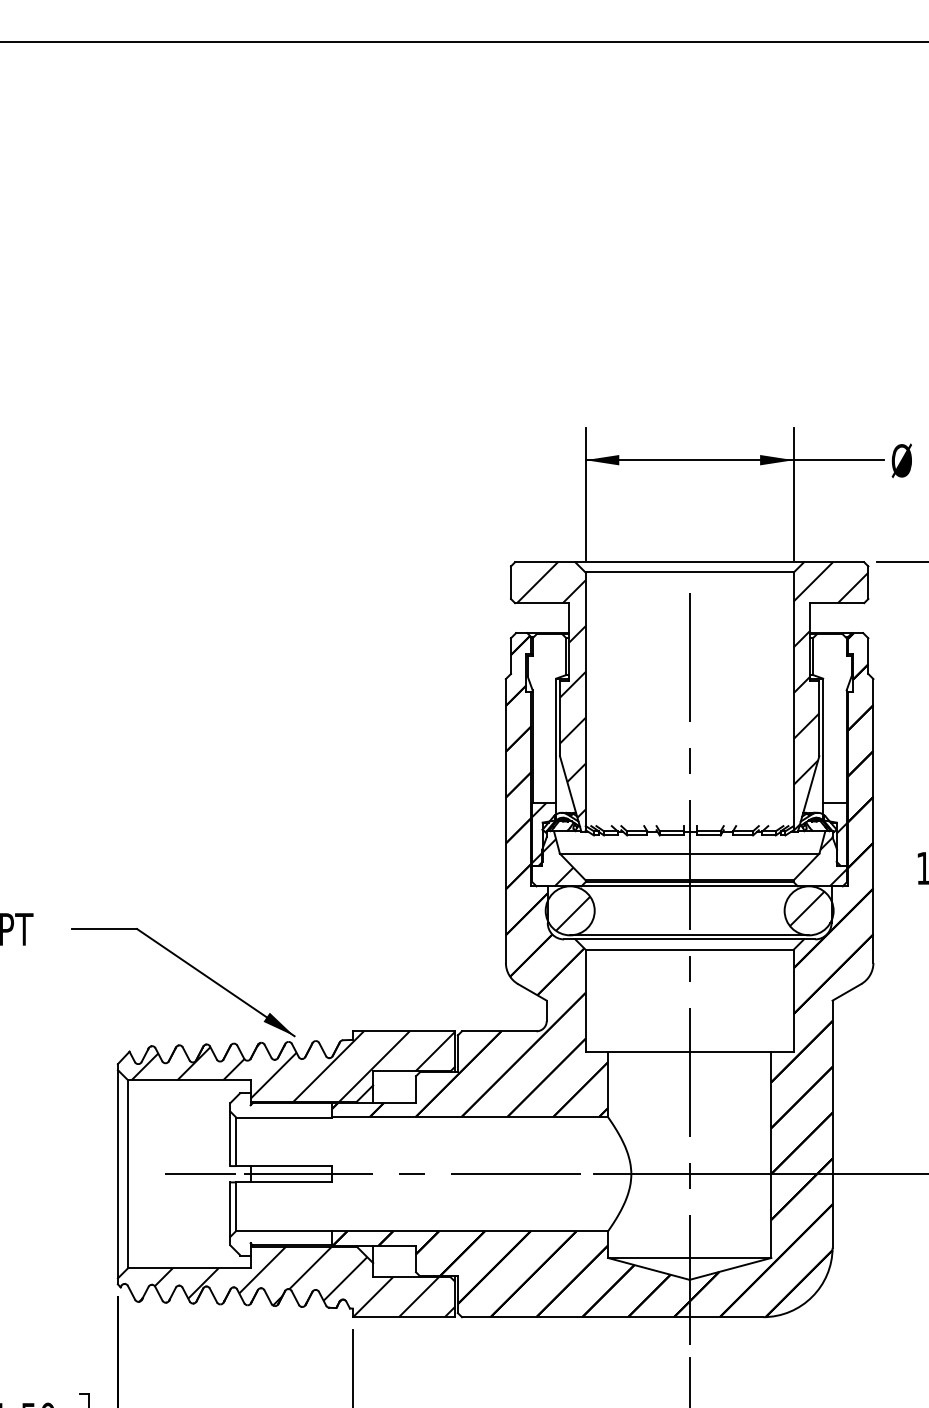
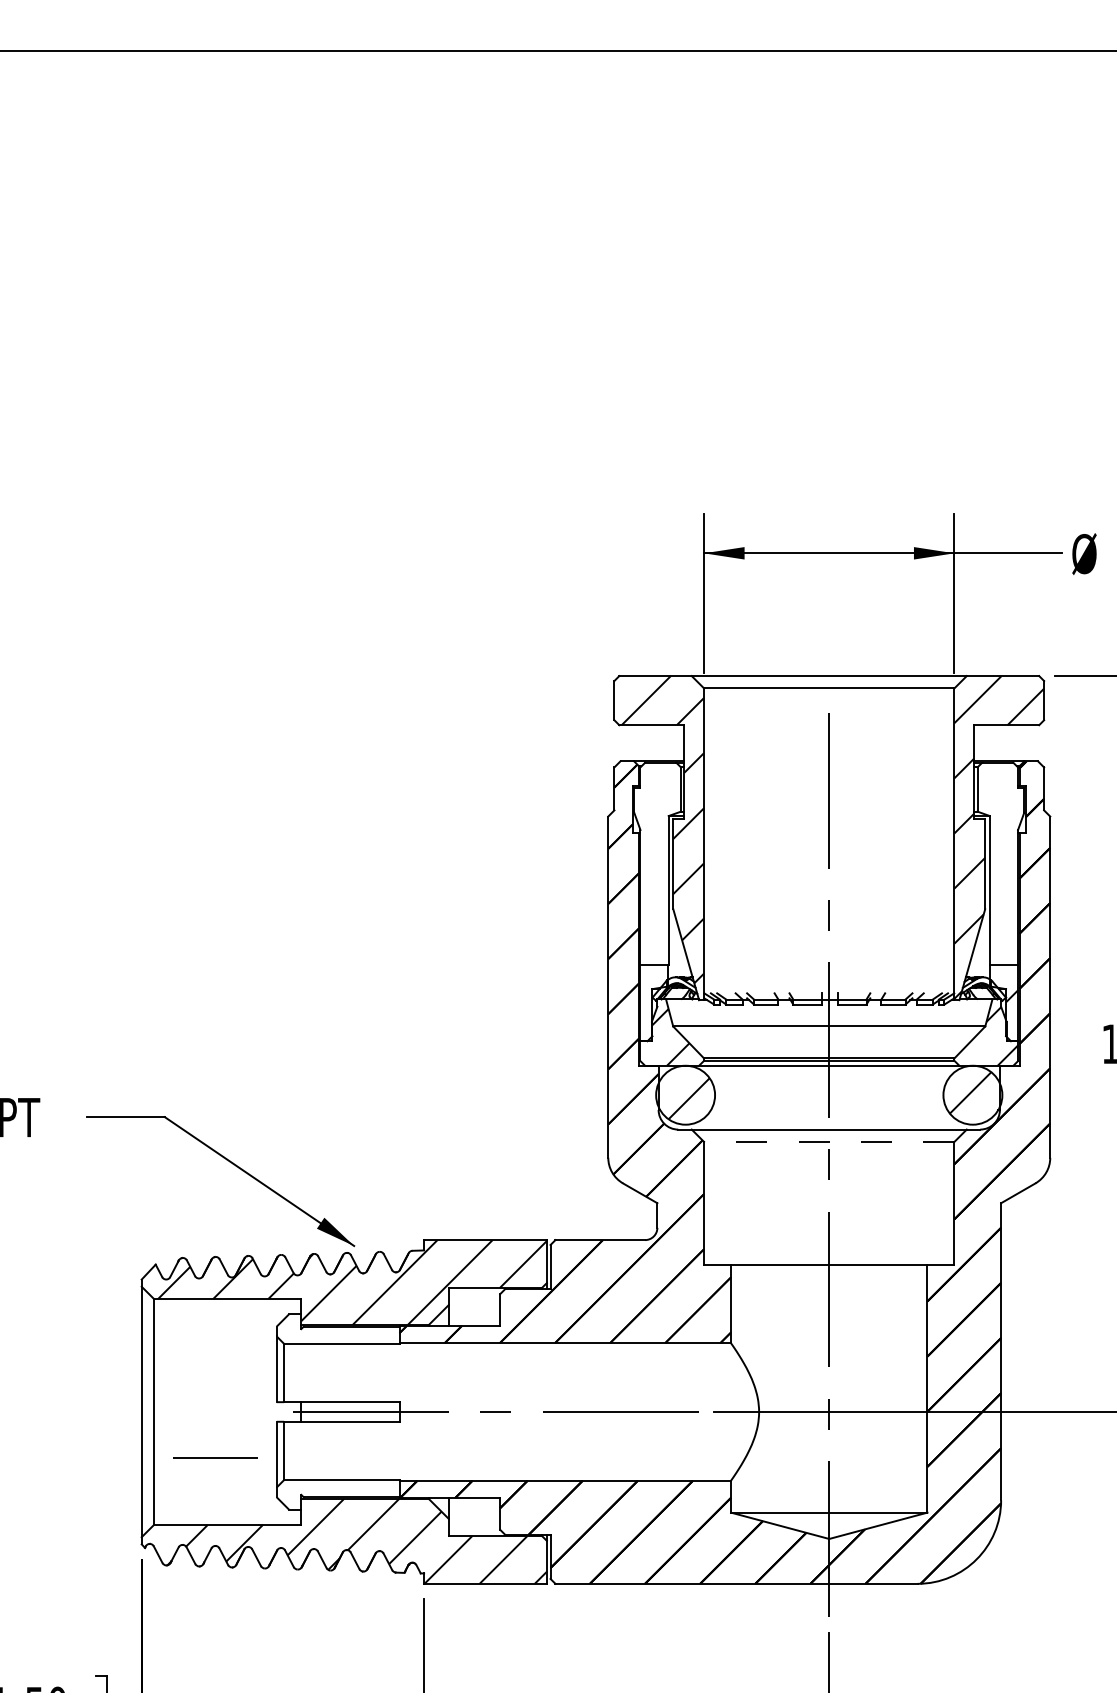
hatch: (539, 832) -> (648, 1001), removed
line: (689, 935) -> (828, 1124), removed
line: (689, 949) -> (828, 1141), solid -> dashed
line: (200, 1173) -> (215, 1457), moved

